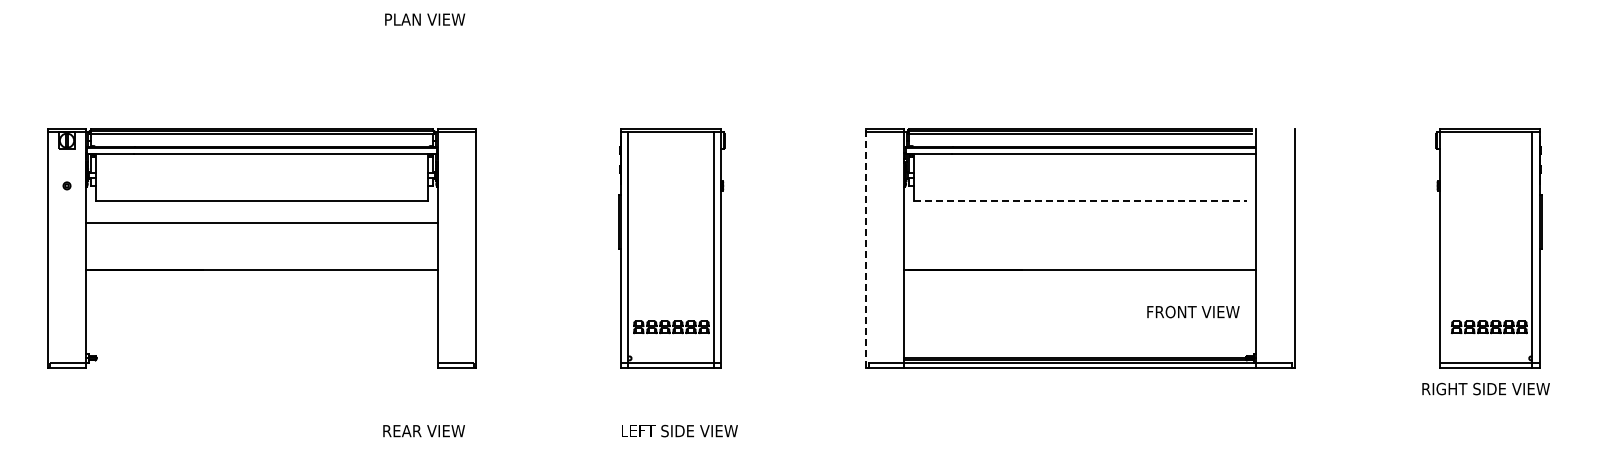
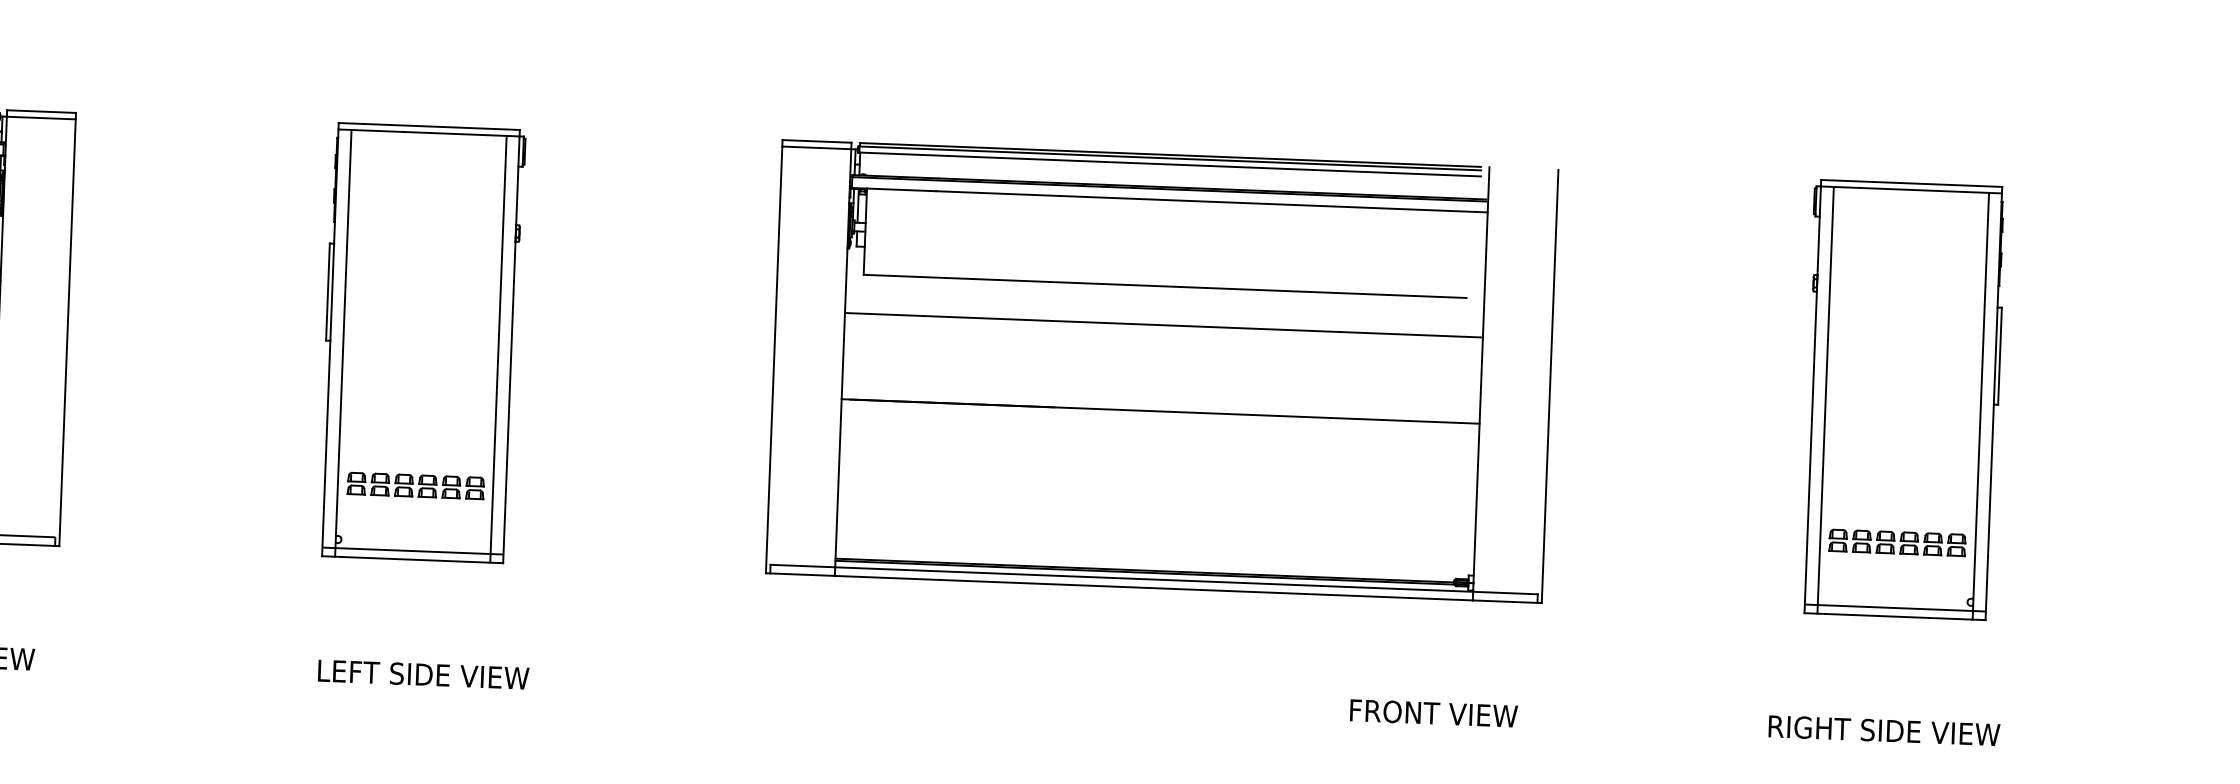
line: (1080, 201) -> (1165, 286), dashed -> solid
line: (1080, 222) -> (1164, 324), added
line: (866, 248) -> (774, 356), dashed -> solid
line: (1446, 249) -> (1825, 399), added
text: (1193, 311) -> (1434, 712), moved
text: (1485, 388) -> (1883, 729), moved

